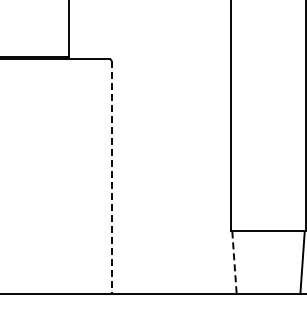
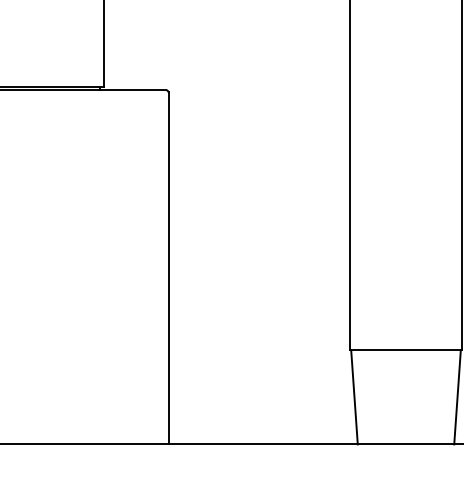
line: (111, 177) -> (168, 268), dashed -> solid
line: (234, 263) -> (354, 398), dashed -> solid

